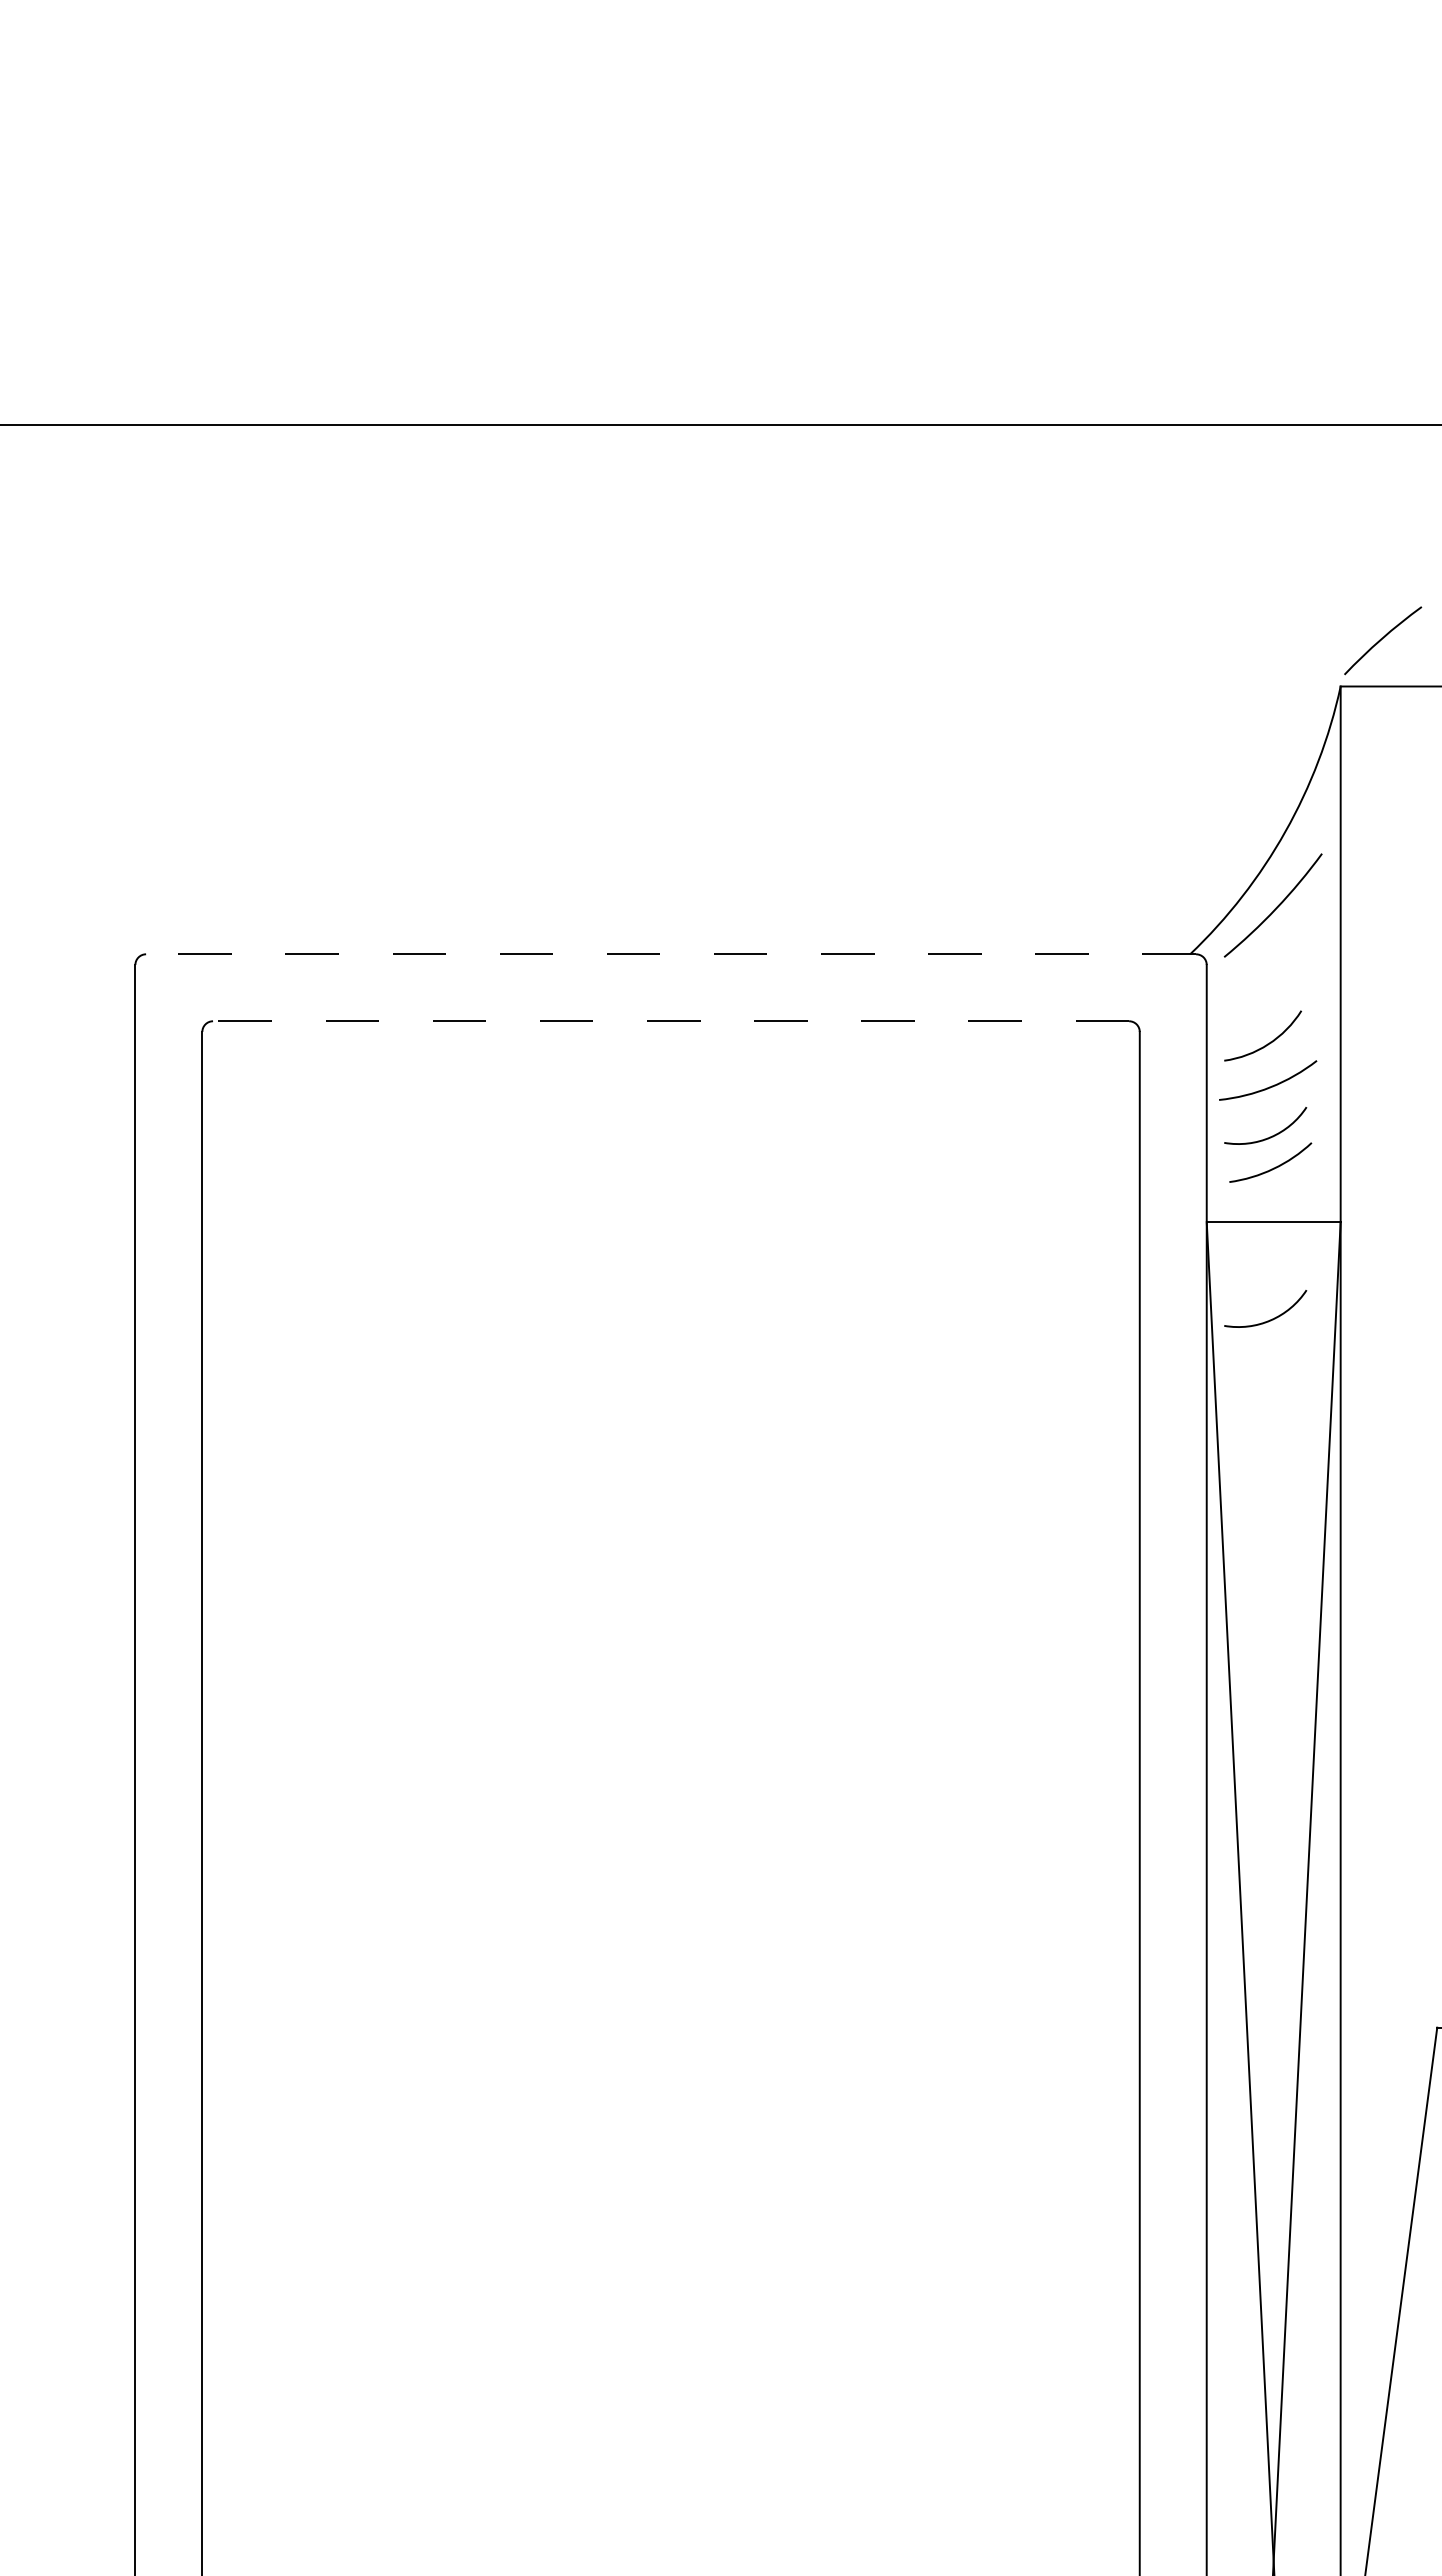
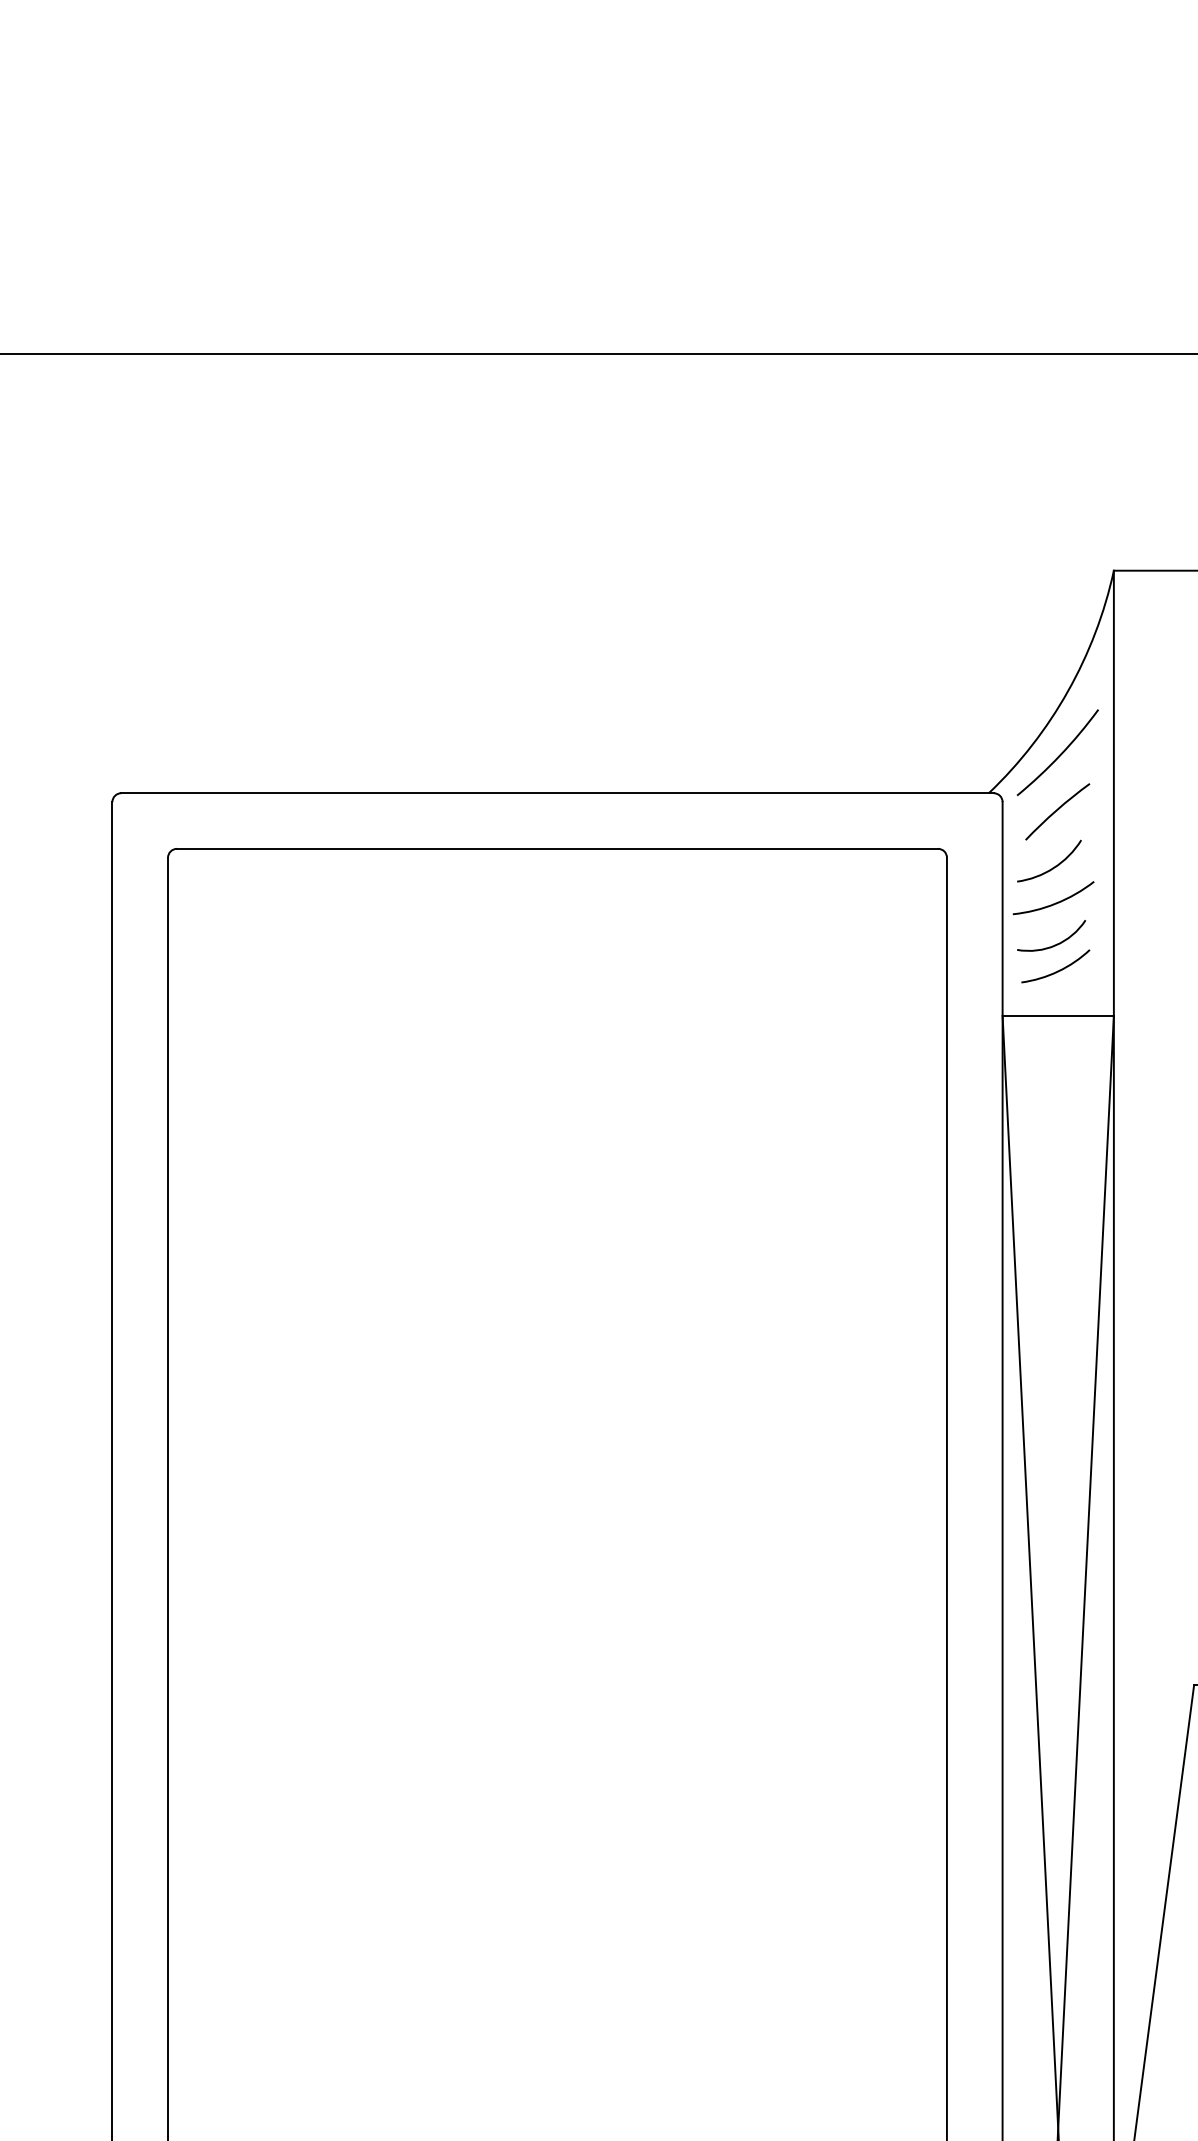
arc: (1382, 639) -> (1057, 810), moved
line: (671, 954) -> (557, 793), dashed -> solid
line: (670, 1021) -> (557, 849), dashed -> solid
arc: (1269, 1319) -> (1054, 1096), removed

